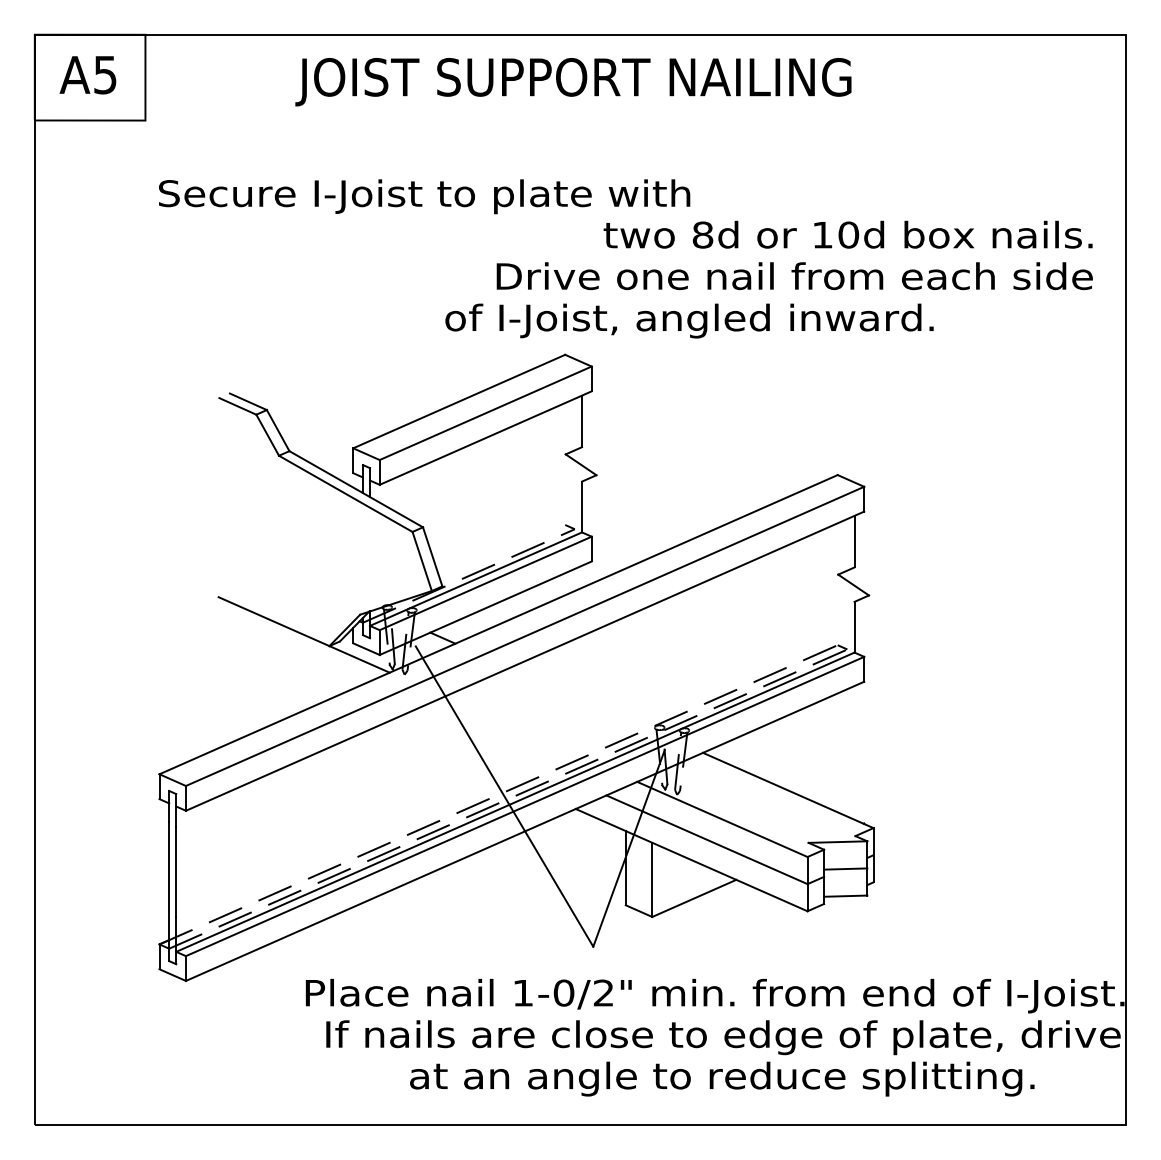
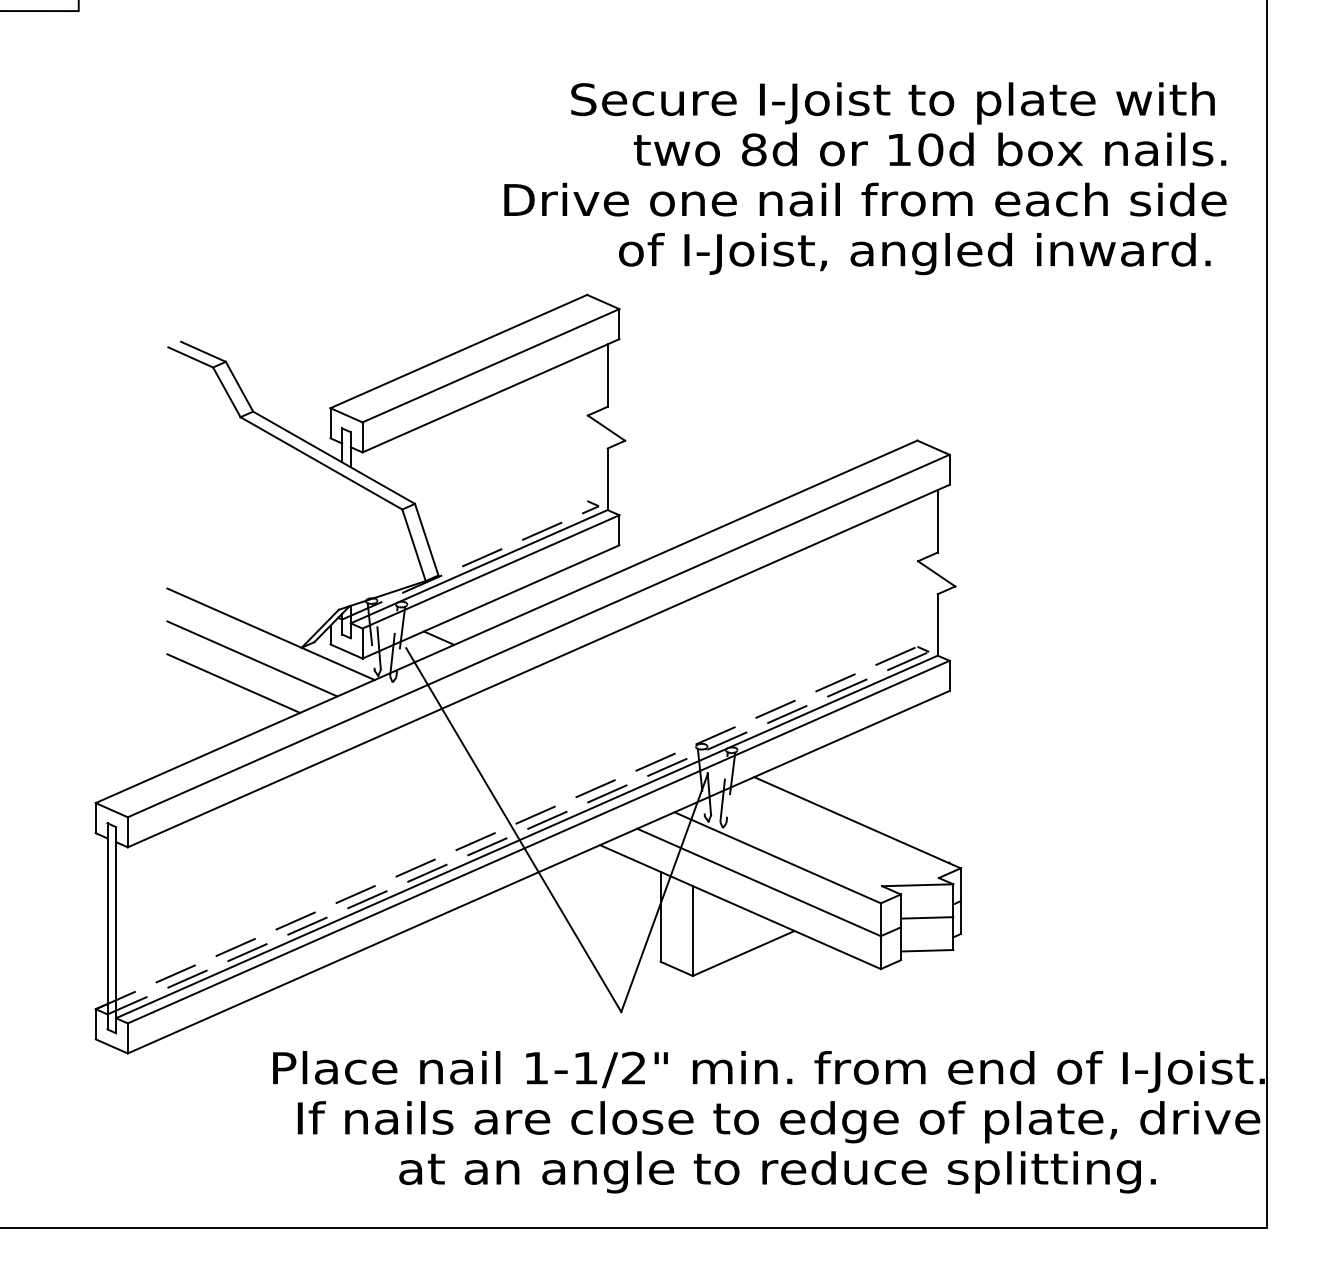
text: (424, 196) -> (892, 103), moved
text: (689, 320) -> (914, 253), moved
line: (288, 655) -> (252, 659), added
line: (273, 675) -> (233, 683), added
text: (563, 992) -> (585, 1067), 1-0/2" -> 1-1/2"

